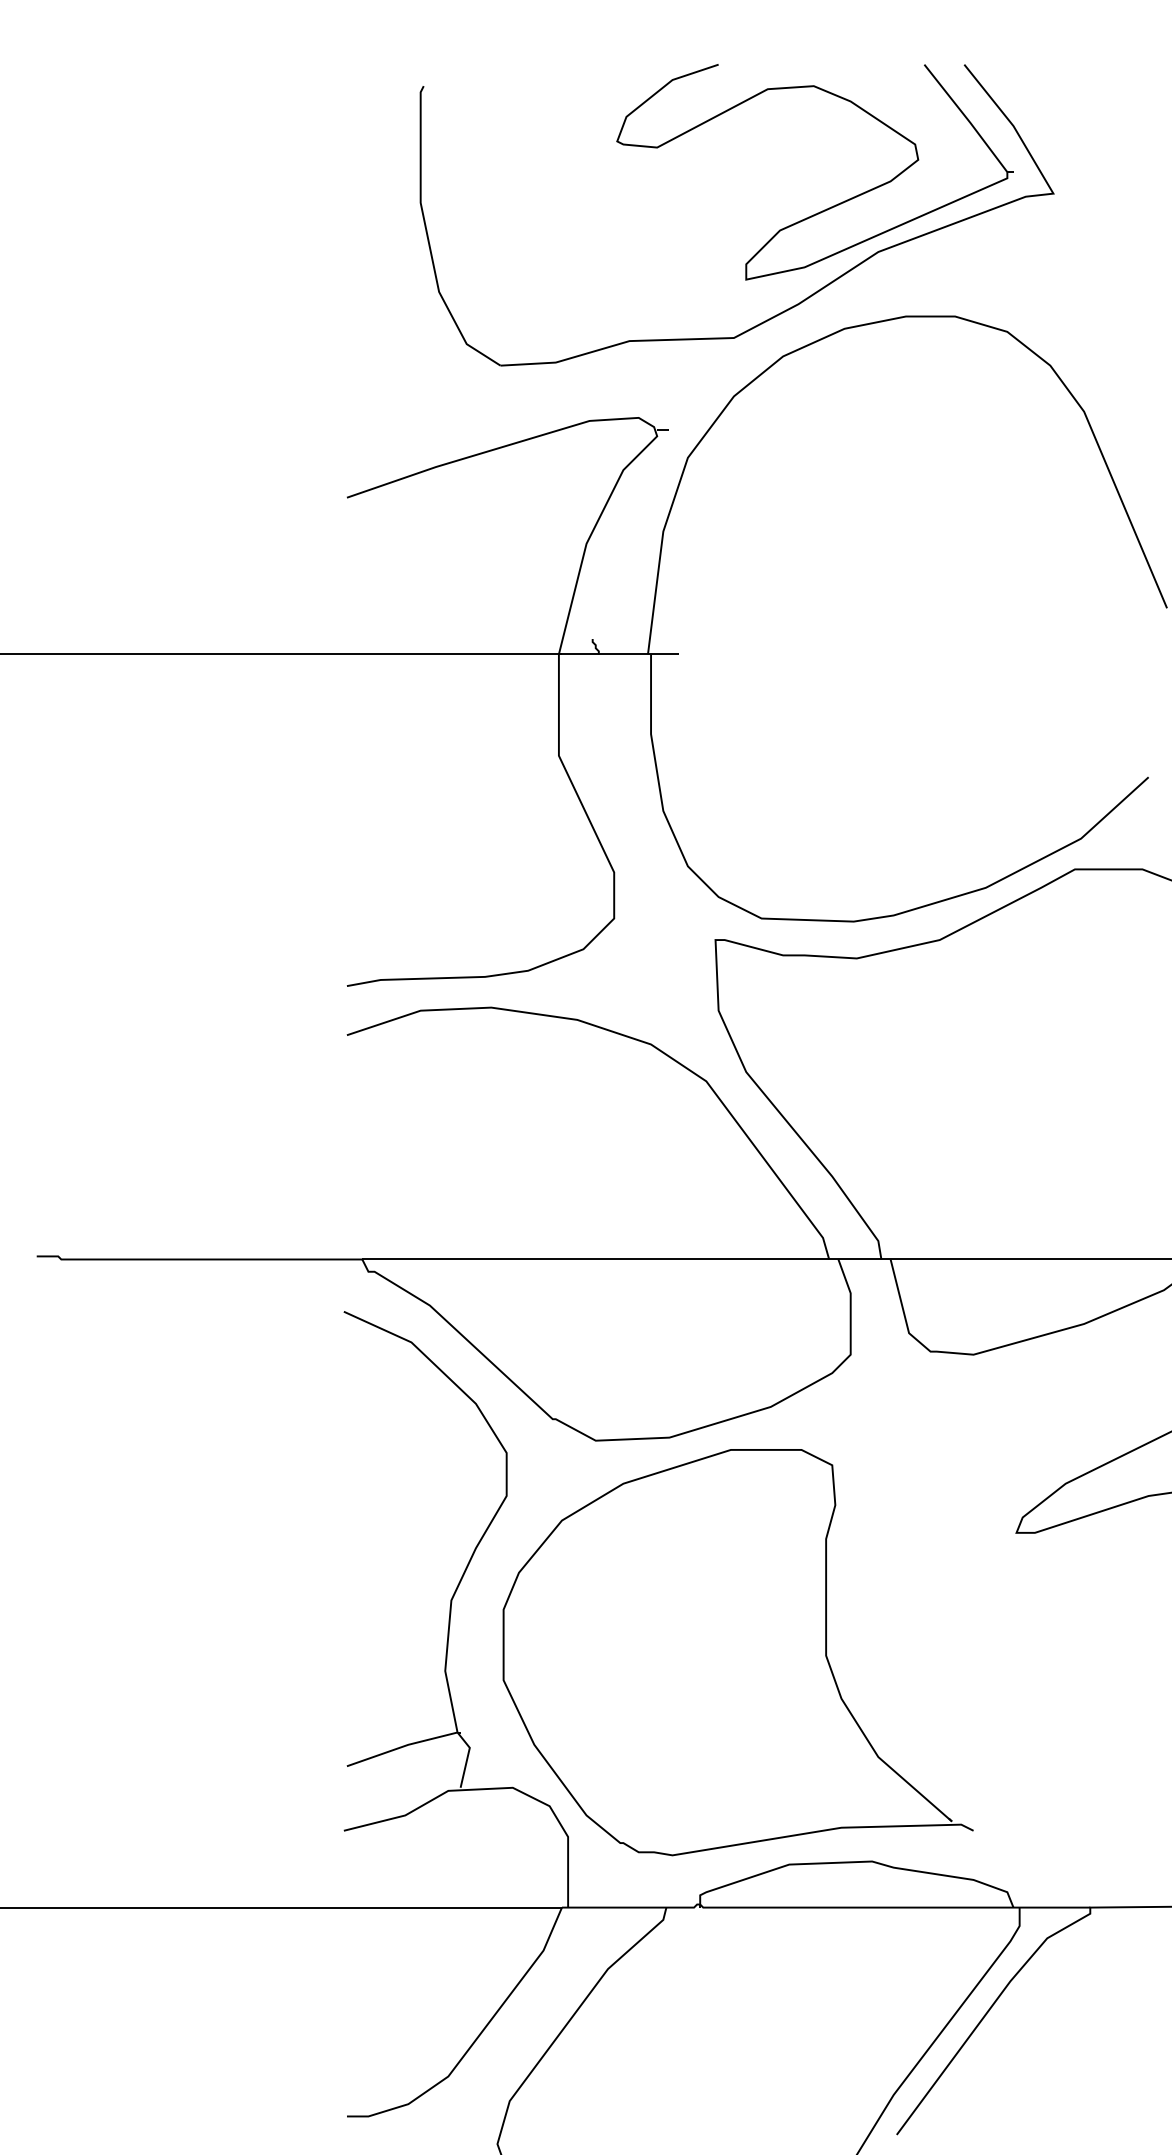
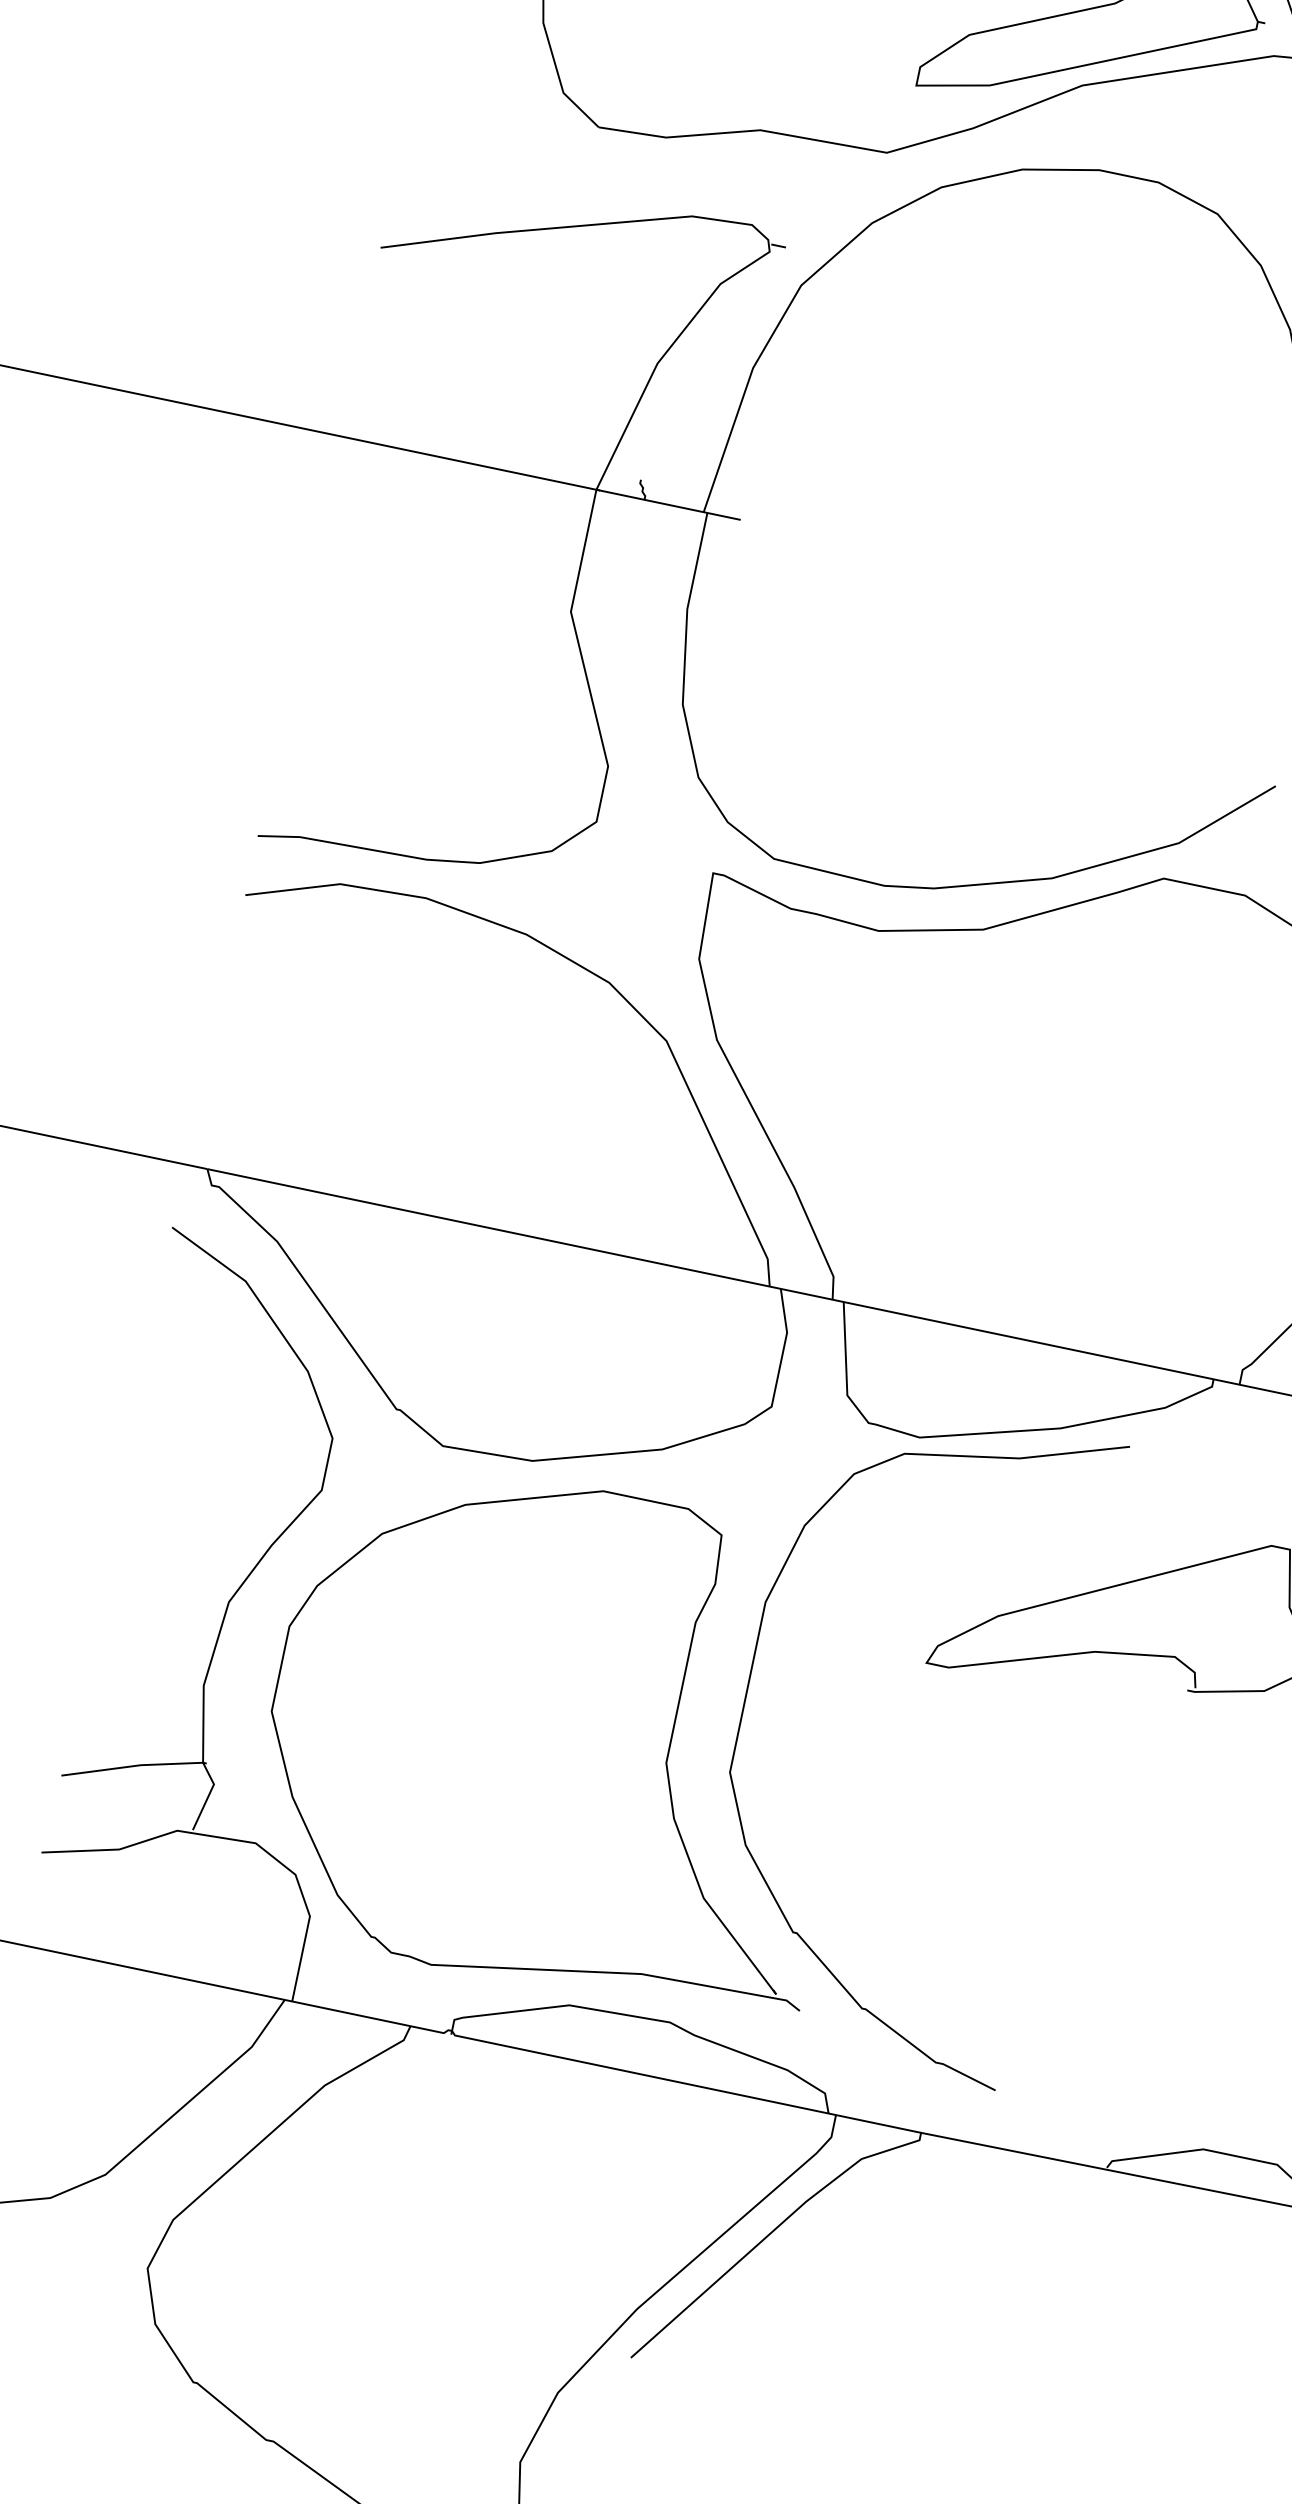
curve: (879, 1594) -> (746, 1702), added

